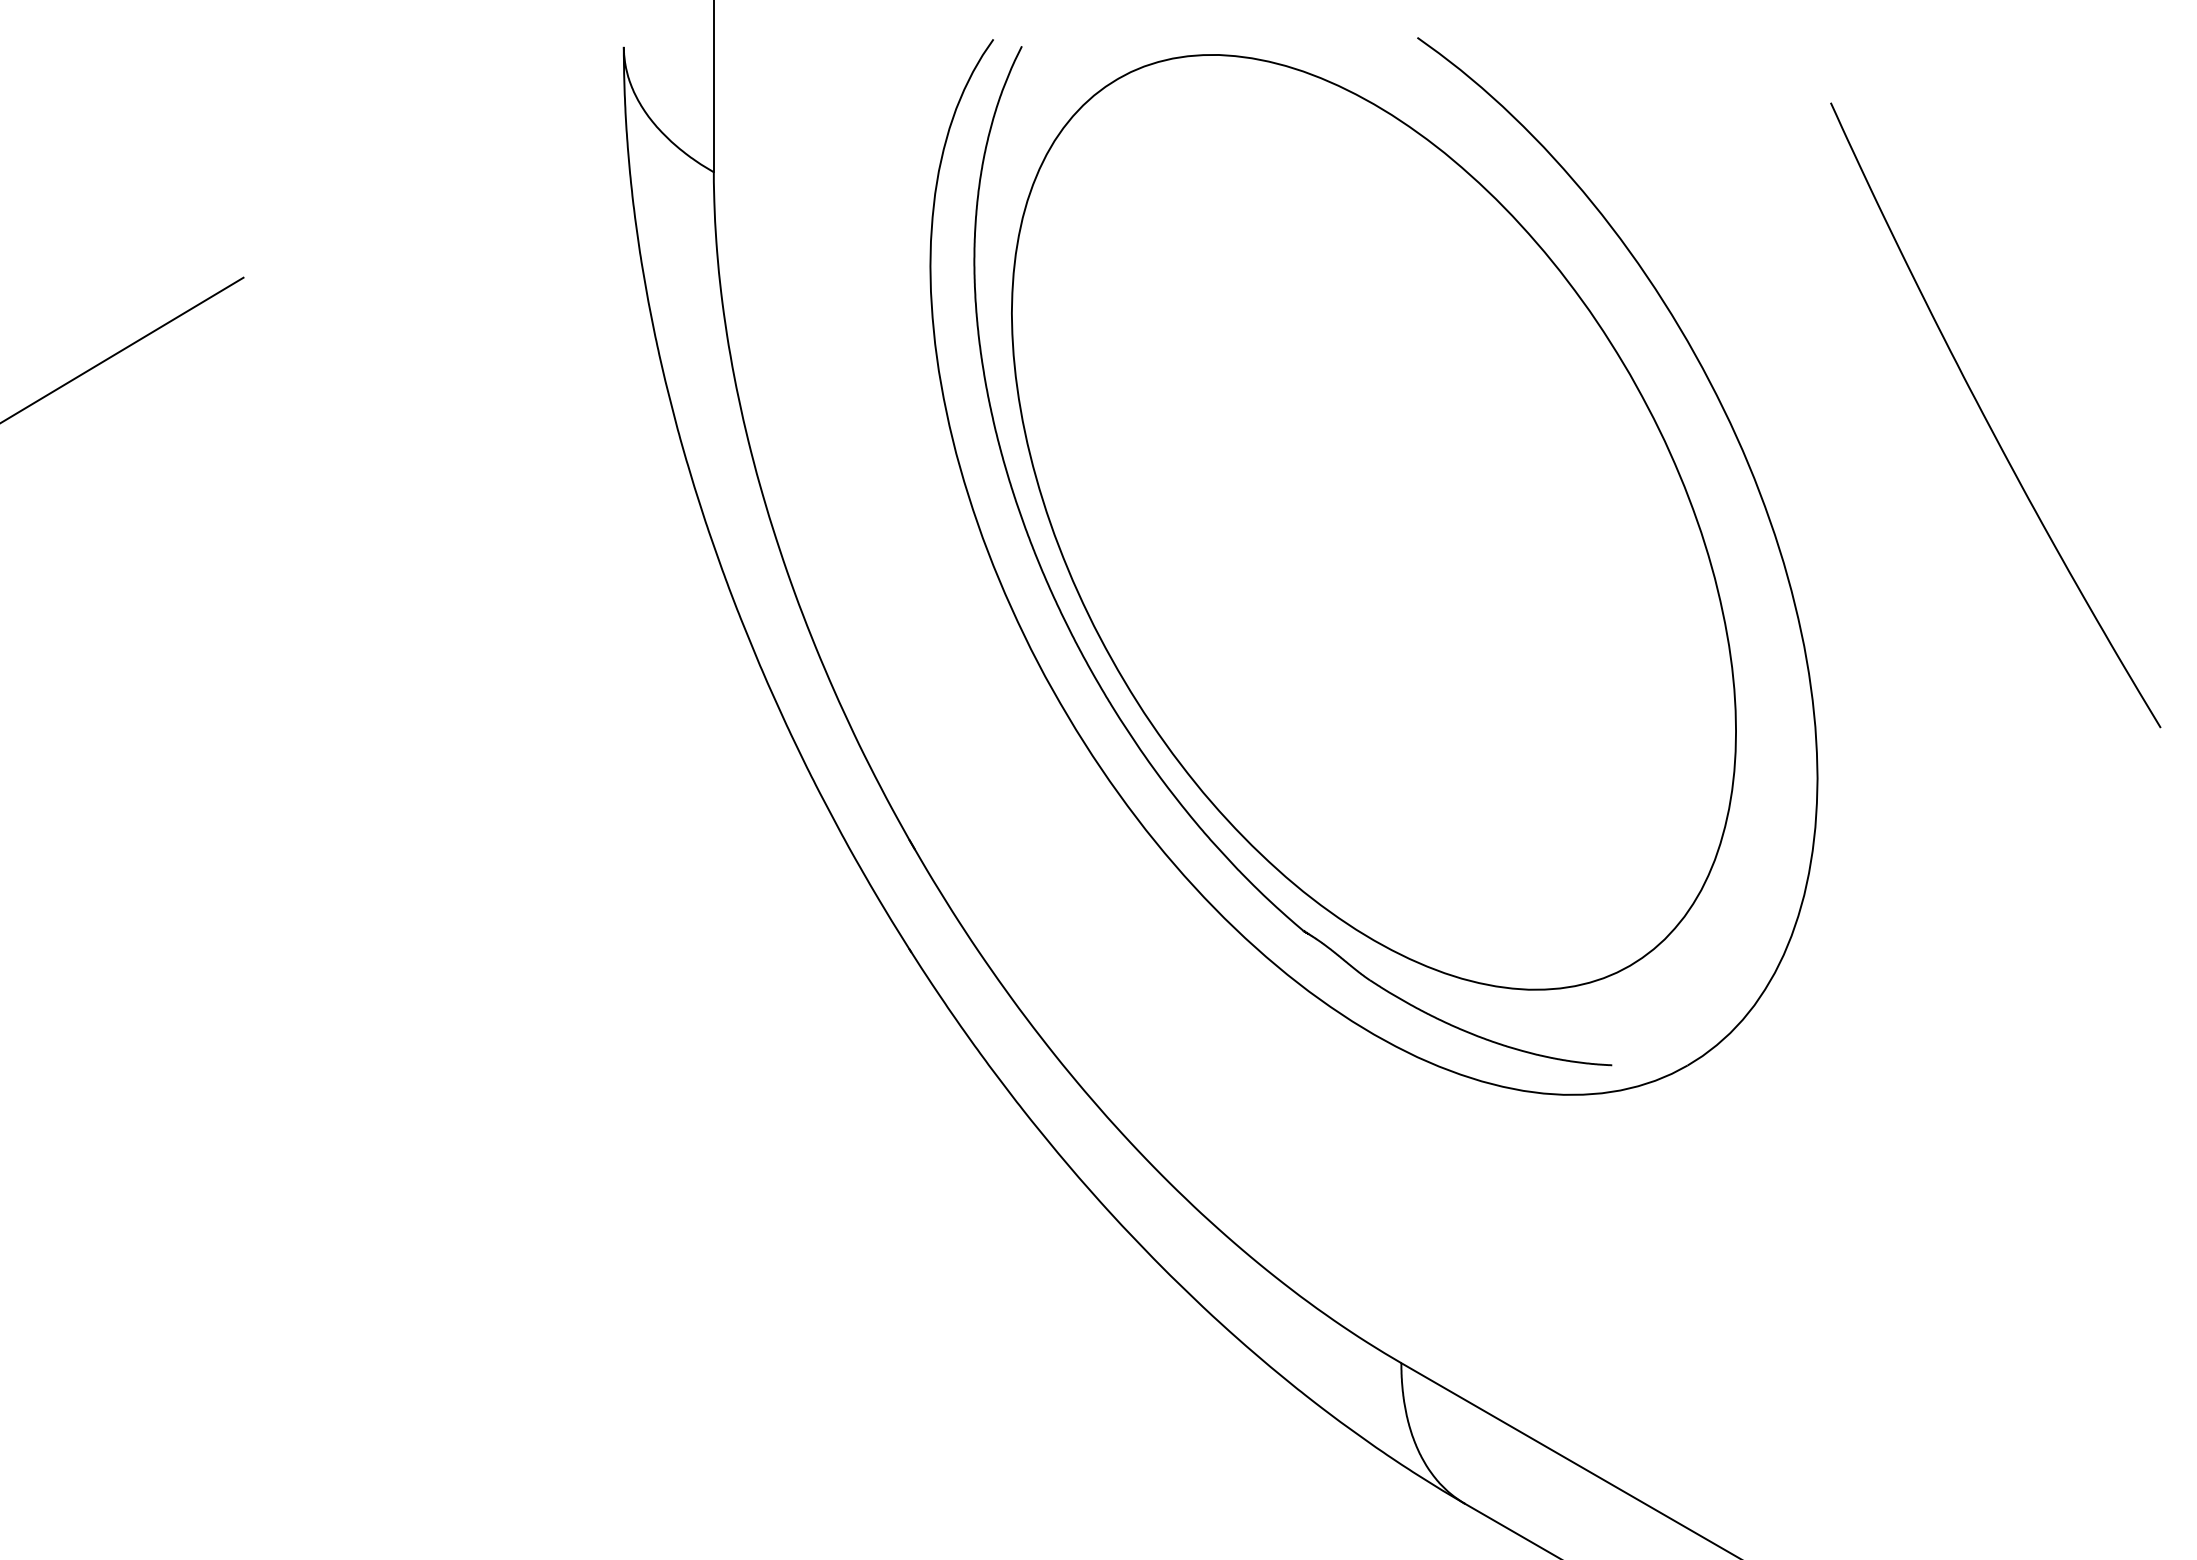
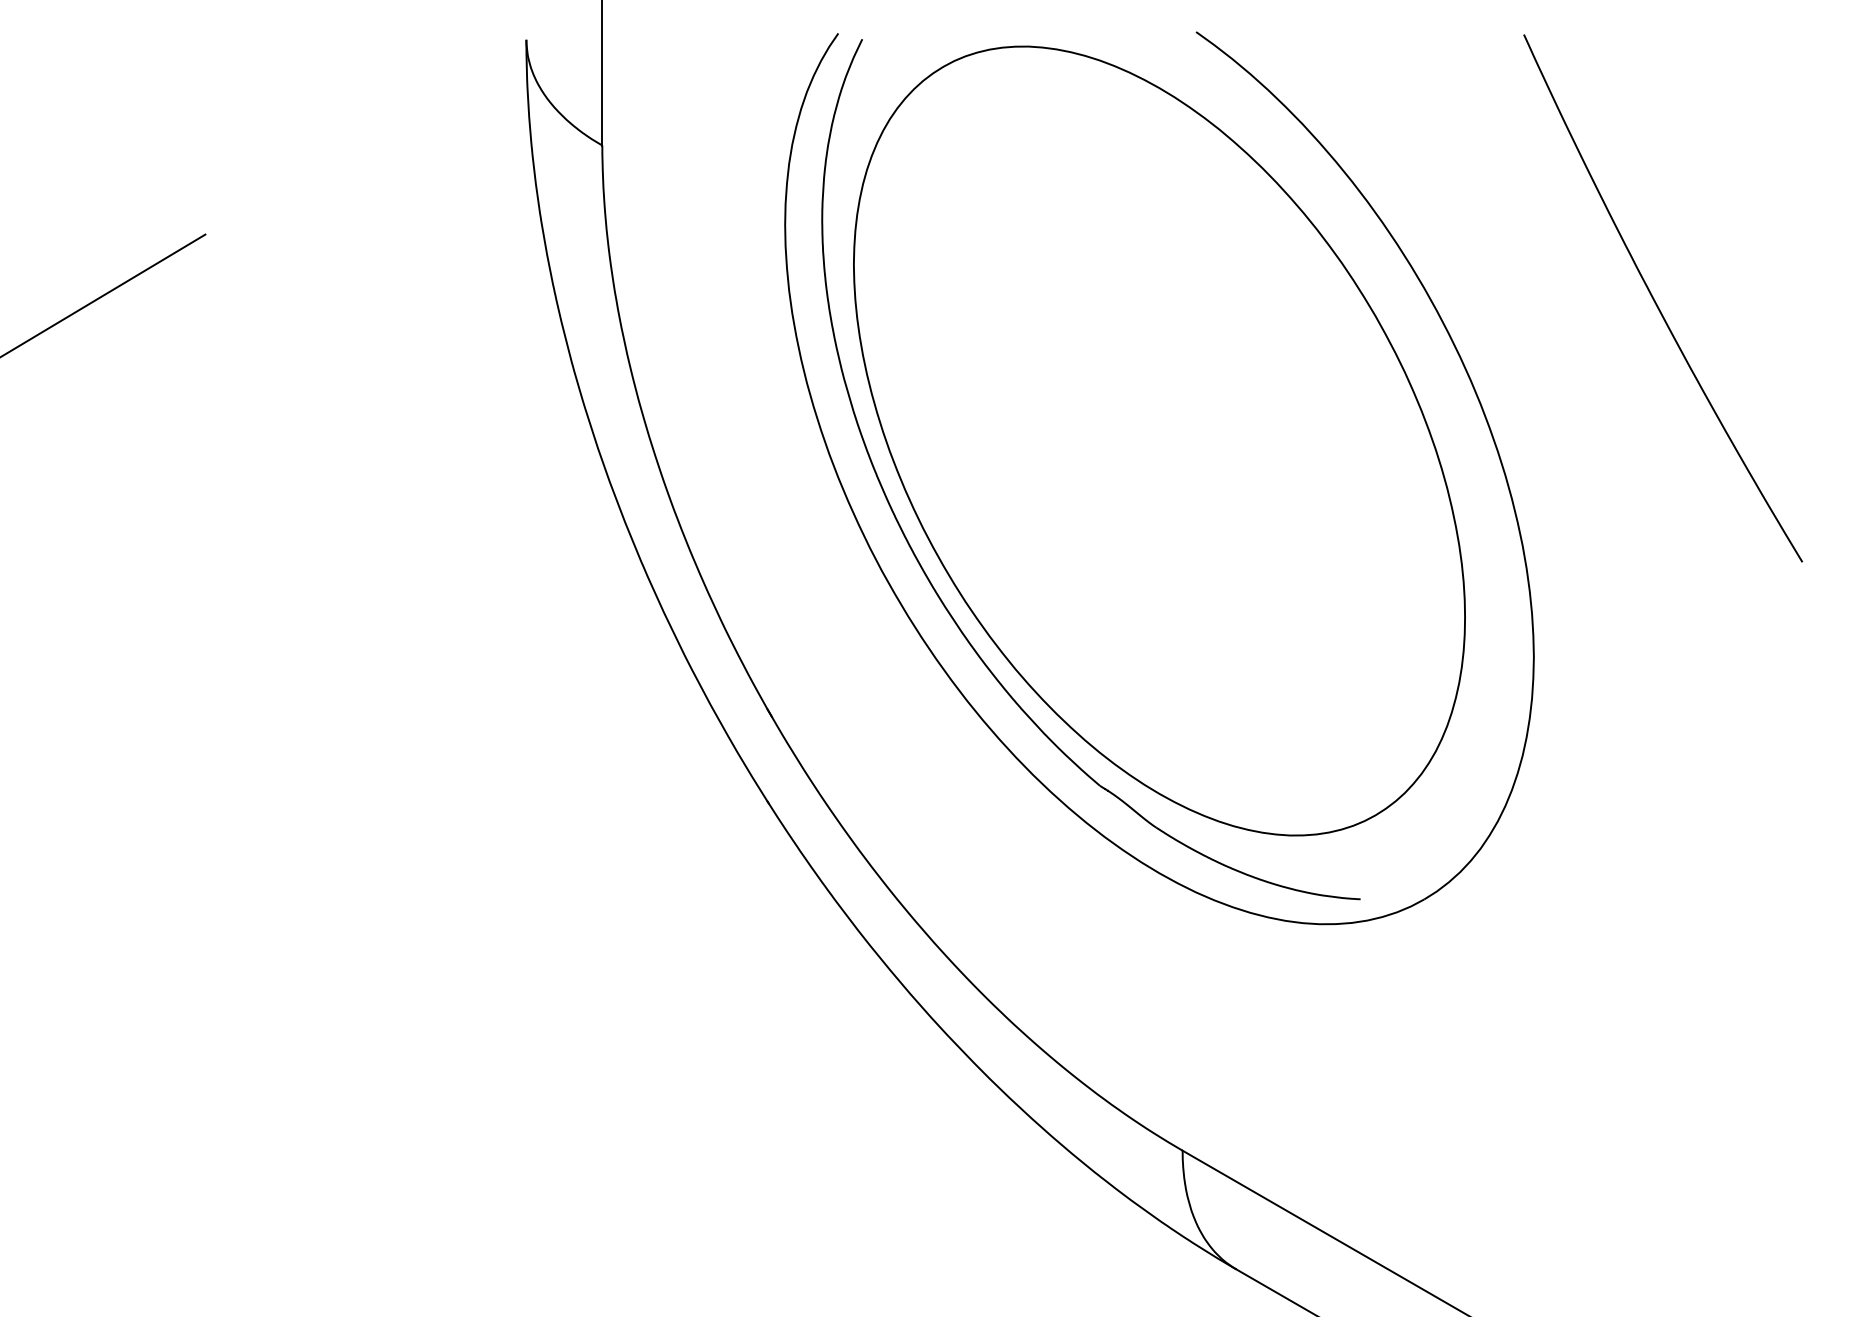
curve: (1987, 419) -> (1656, 301), moved

